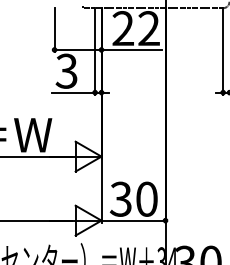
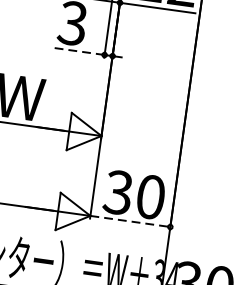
line: (73, 92) -> (77, 51), solid -> dashed
line: (134, 220) -> (131, 221), solid -> dashed

